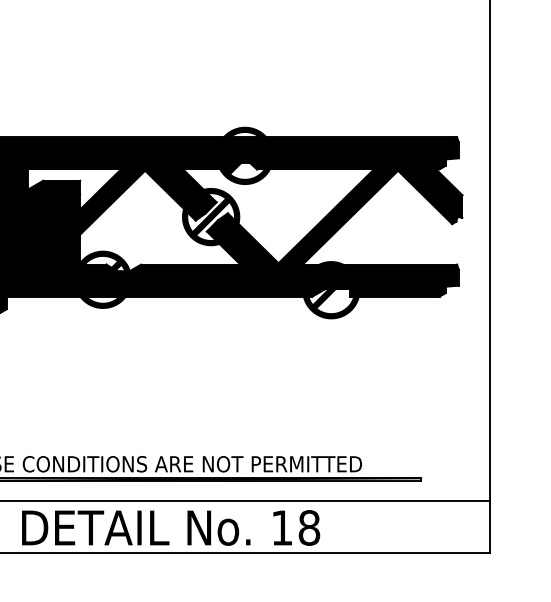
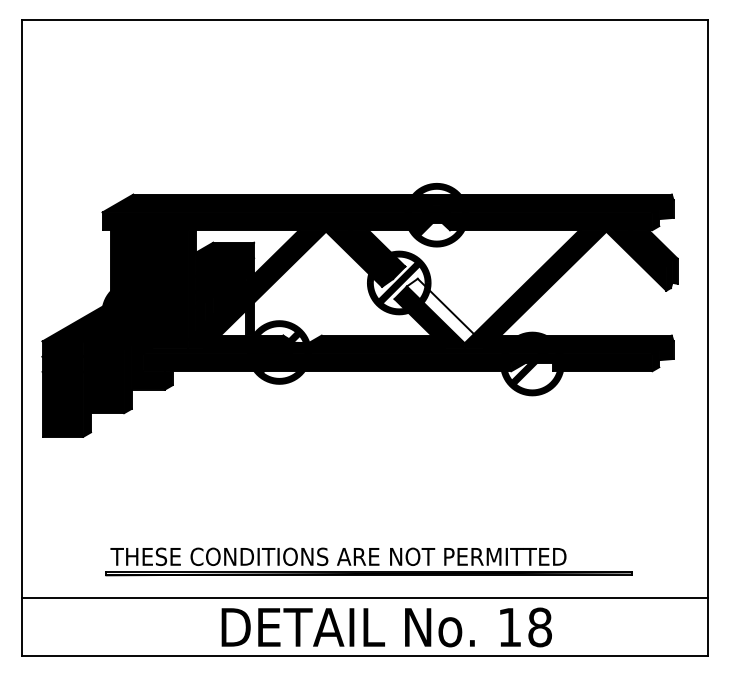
fill: (248, 241) -> (440, 310), removed
fill: (61, 252) -> (233, 322), removed
text: (170, 528) -> (386, 627), moved

